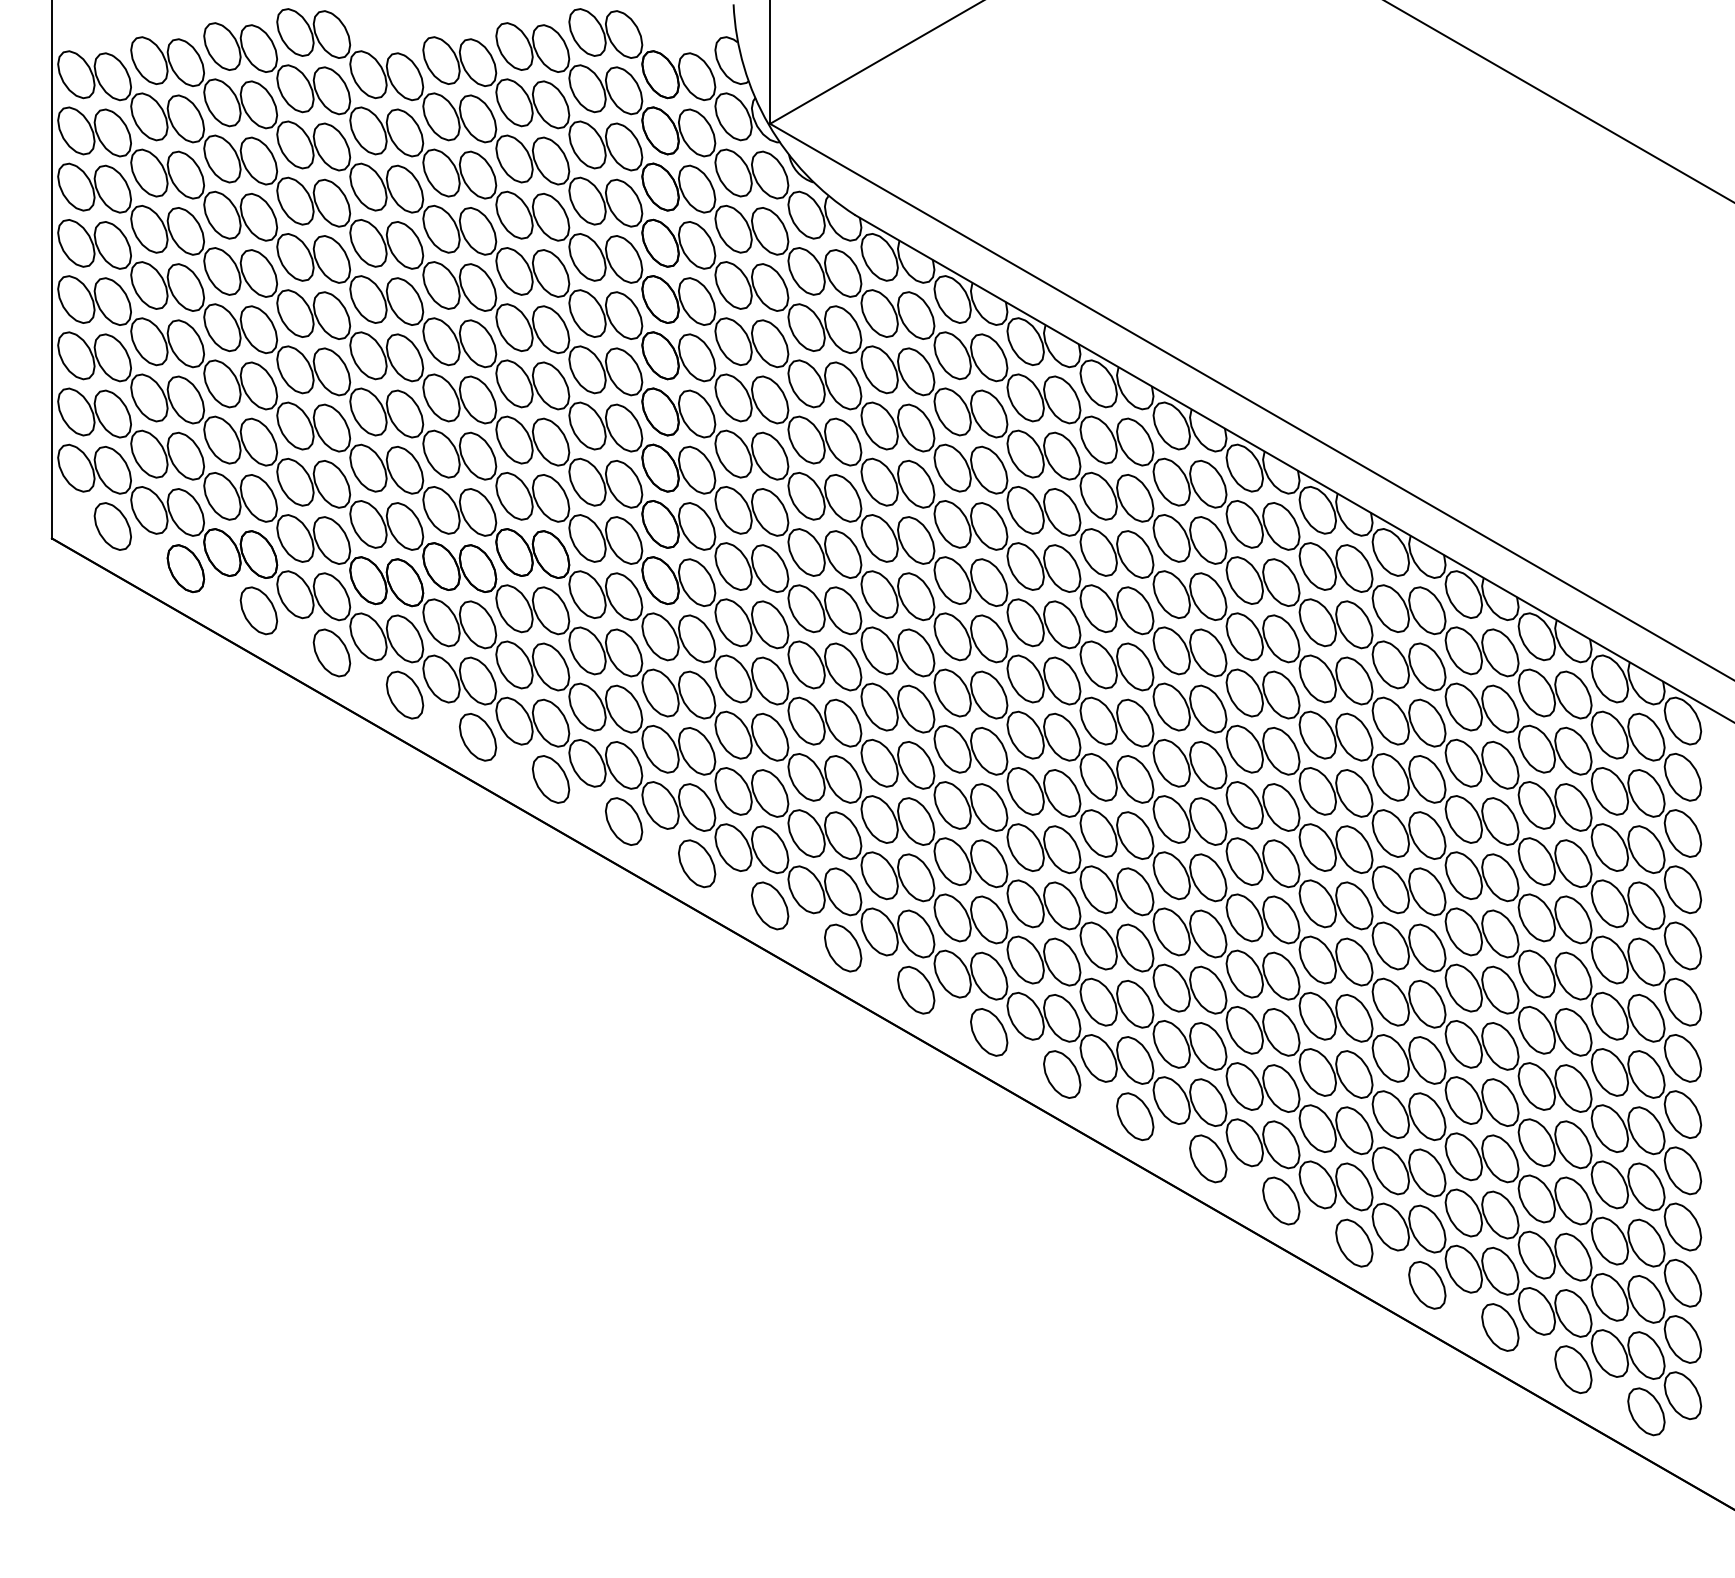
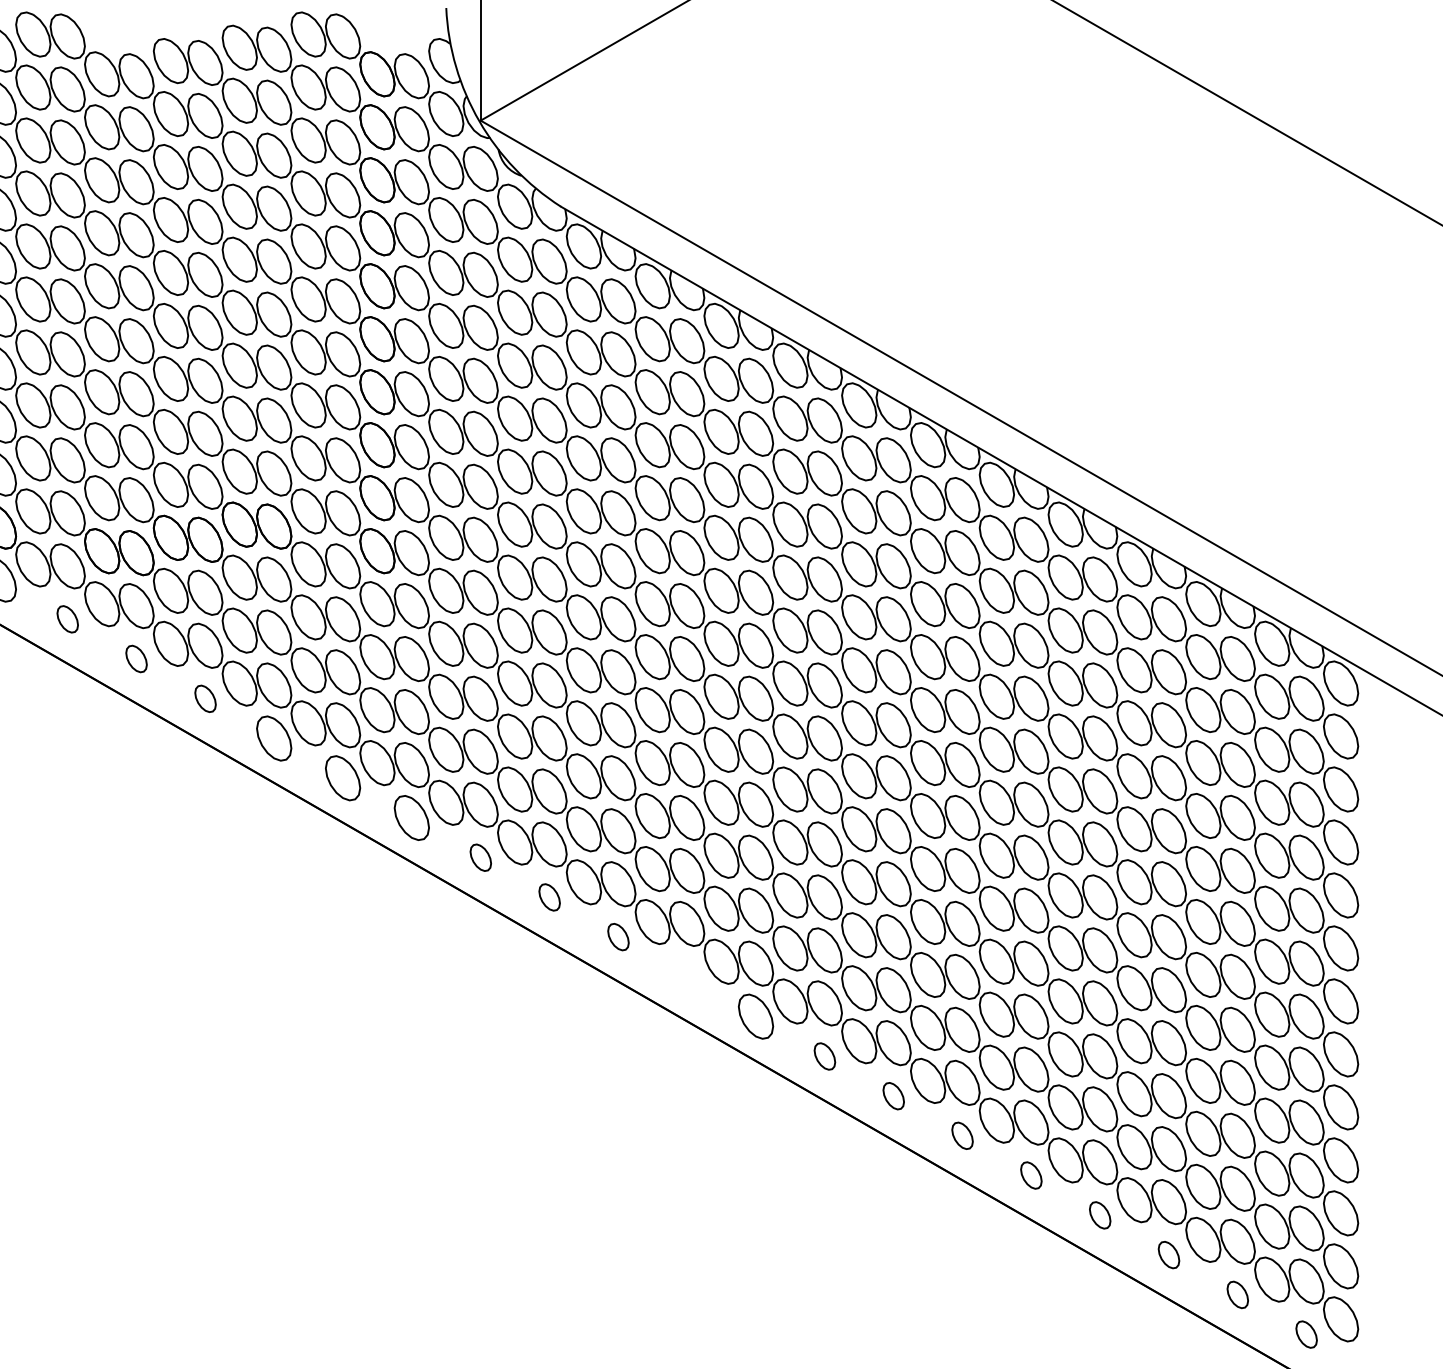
part: (331, 652) -> (67, 618), size x0.6
part: (404, 694) -> (136, 658), size x0.6
part: (478, 737) -> (205, 698), size x0.6
part: (770, 905) -> (481, 857), size x0.6
part: (843, 947) -> (549, 896), size x0.6
part: (916, 989) -> (618, 936), size x0.6
part: (989, 1032) -> (687, 977), removed
part: (1135, 1116) -> (825, 1056), size x0.6
part: (1208, 1158) -> (893, 1095), size x0.6
part: (1281, 1200) -> (962, 1135), size x0.6
part: (1354, 1242) -> (1031, 1174), size x0.6
part: (1427, 1285) -> (1100, 1215), size x0.6
part: (1500, 1327) -> (1169, 1255), size x0.6
part: (1573, 1369) -> (1237, 1294), size x0.6
part: (1646, 1411) -> (1306, 1334), size x0.6

